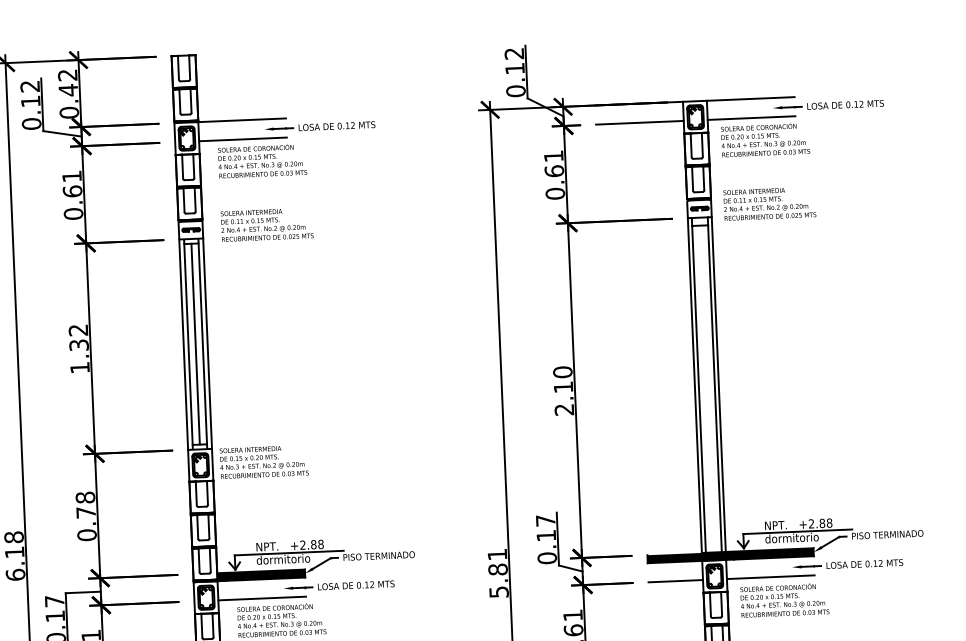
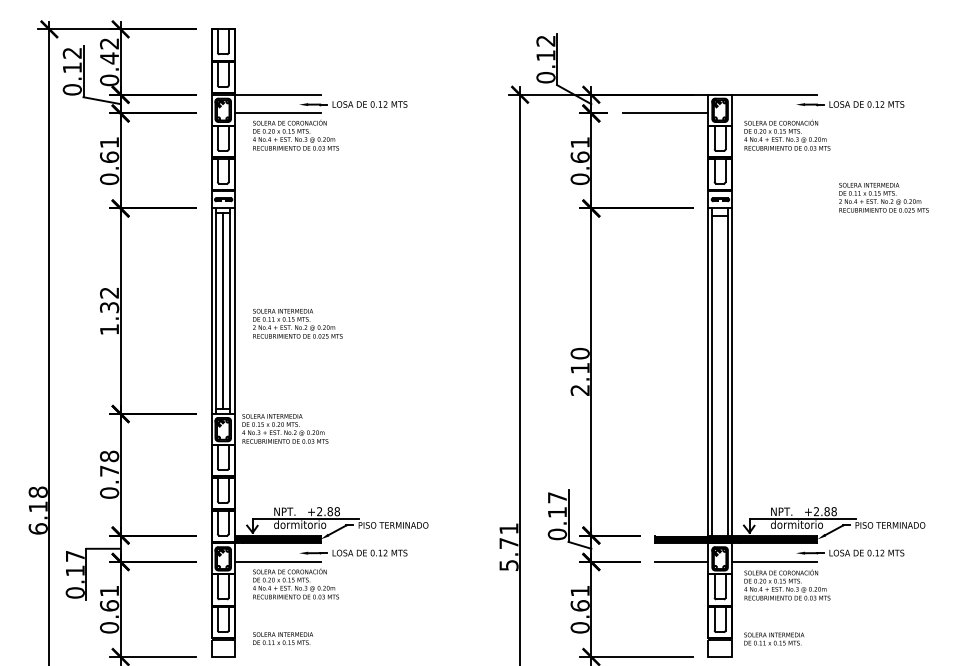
line: (751, 118) -> (774, 113), removed
text: (769, 203) -> (883, 197), moved
text: (266, 224) -> (297, 323), moved
text: (497, 569) -> (508, 543), 5.81 -> 5.71

